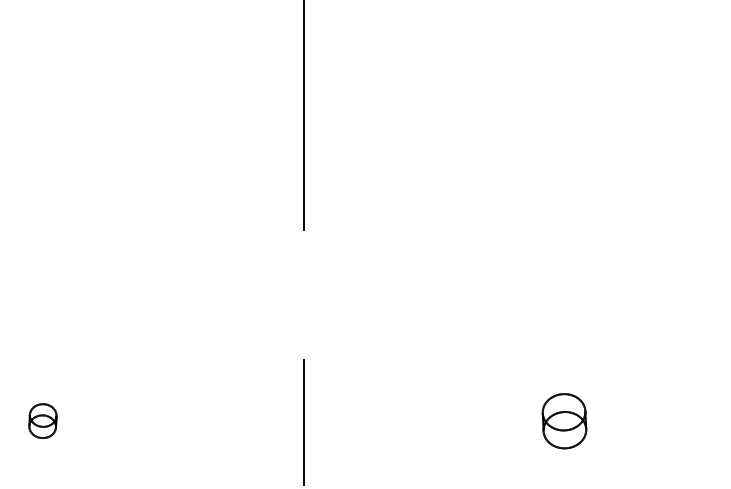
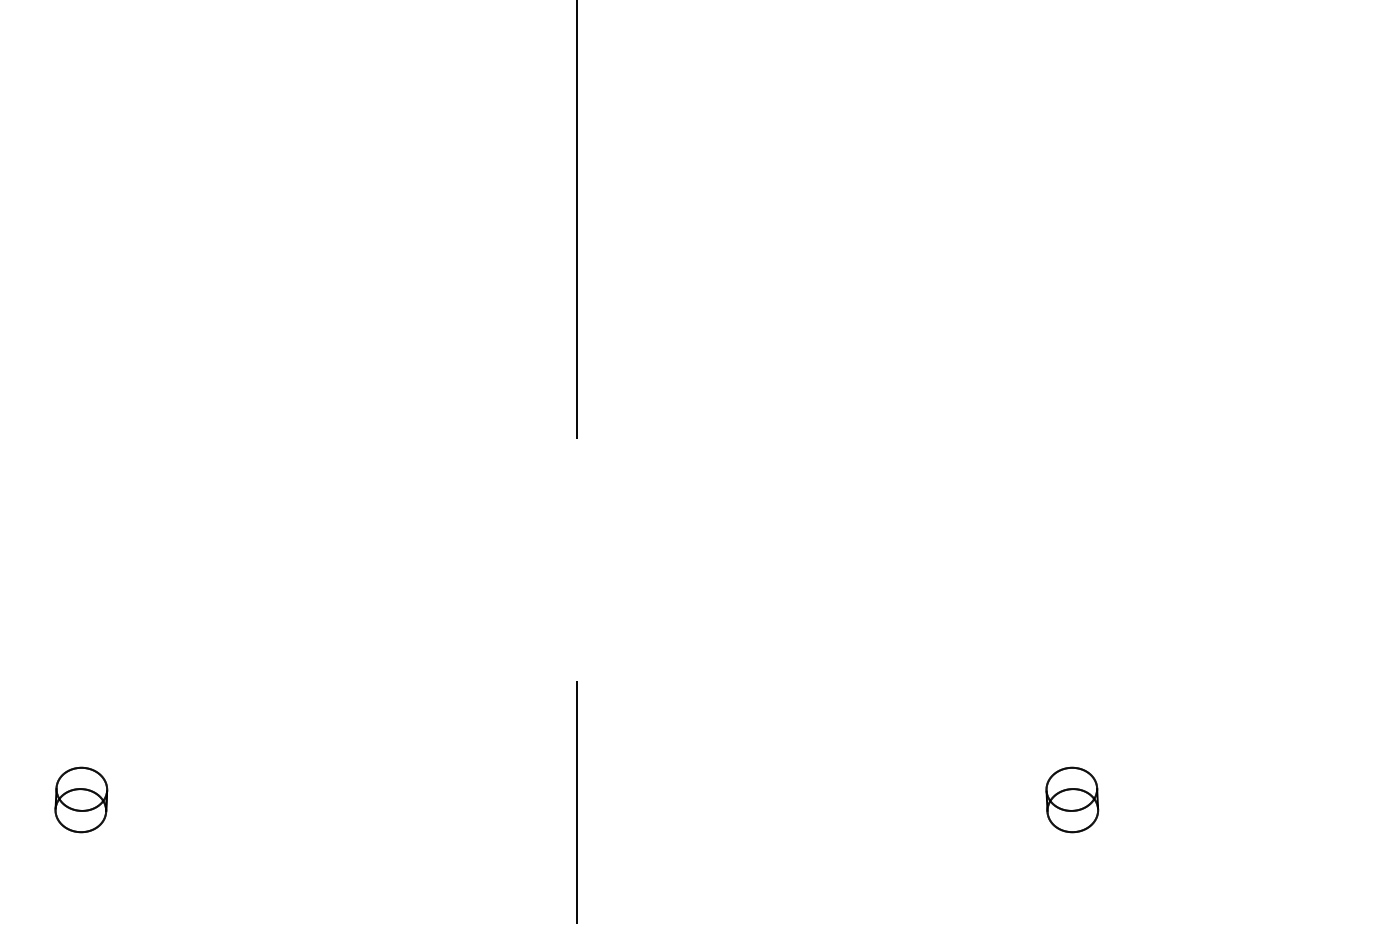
part: (564, 420) -> (1071, 798), size x0.62

